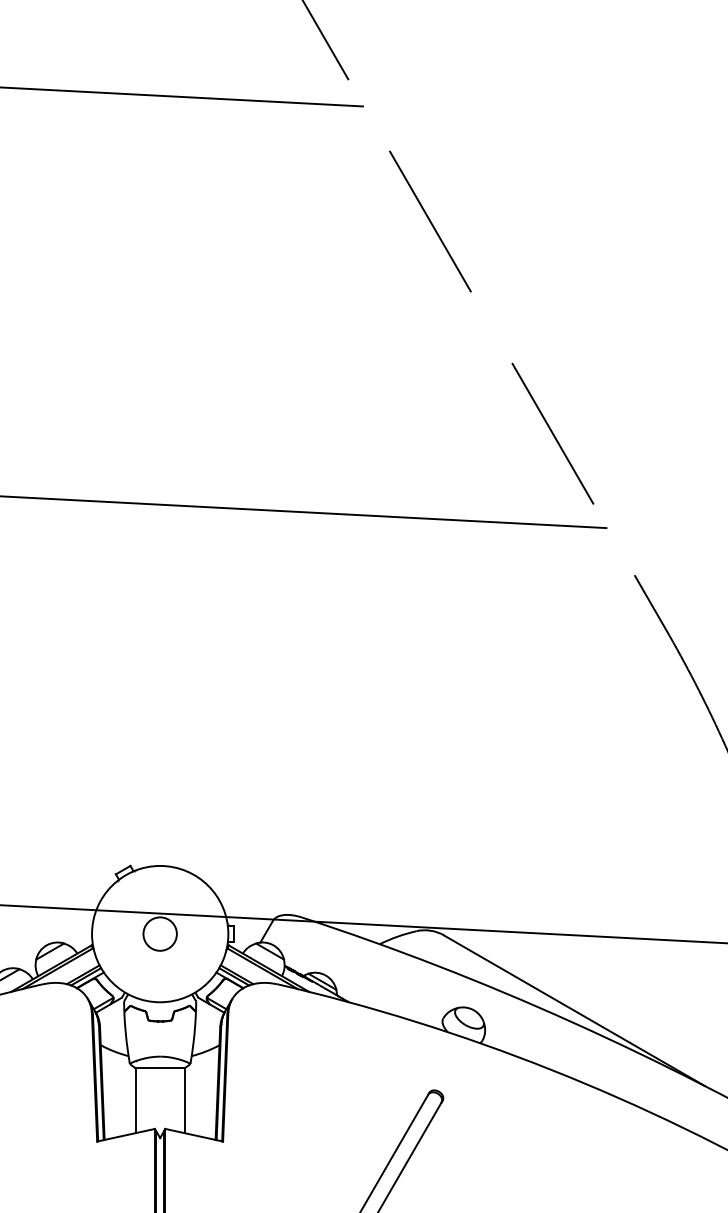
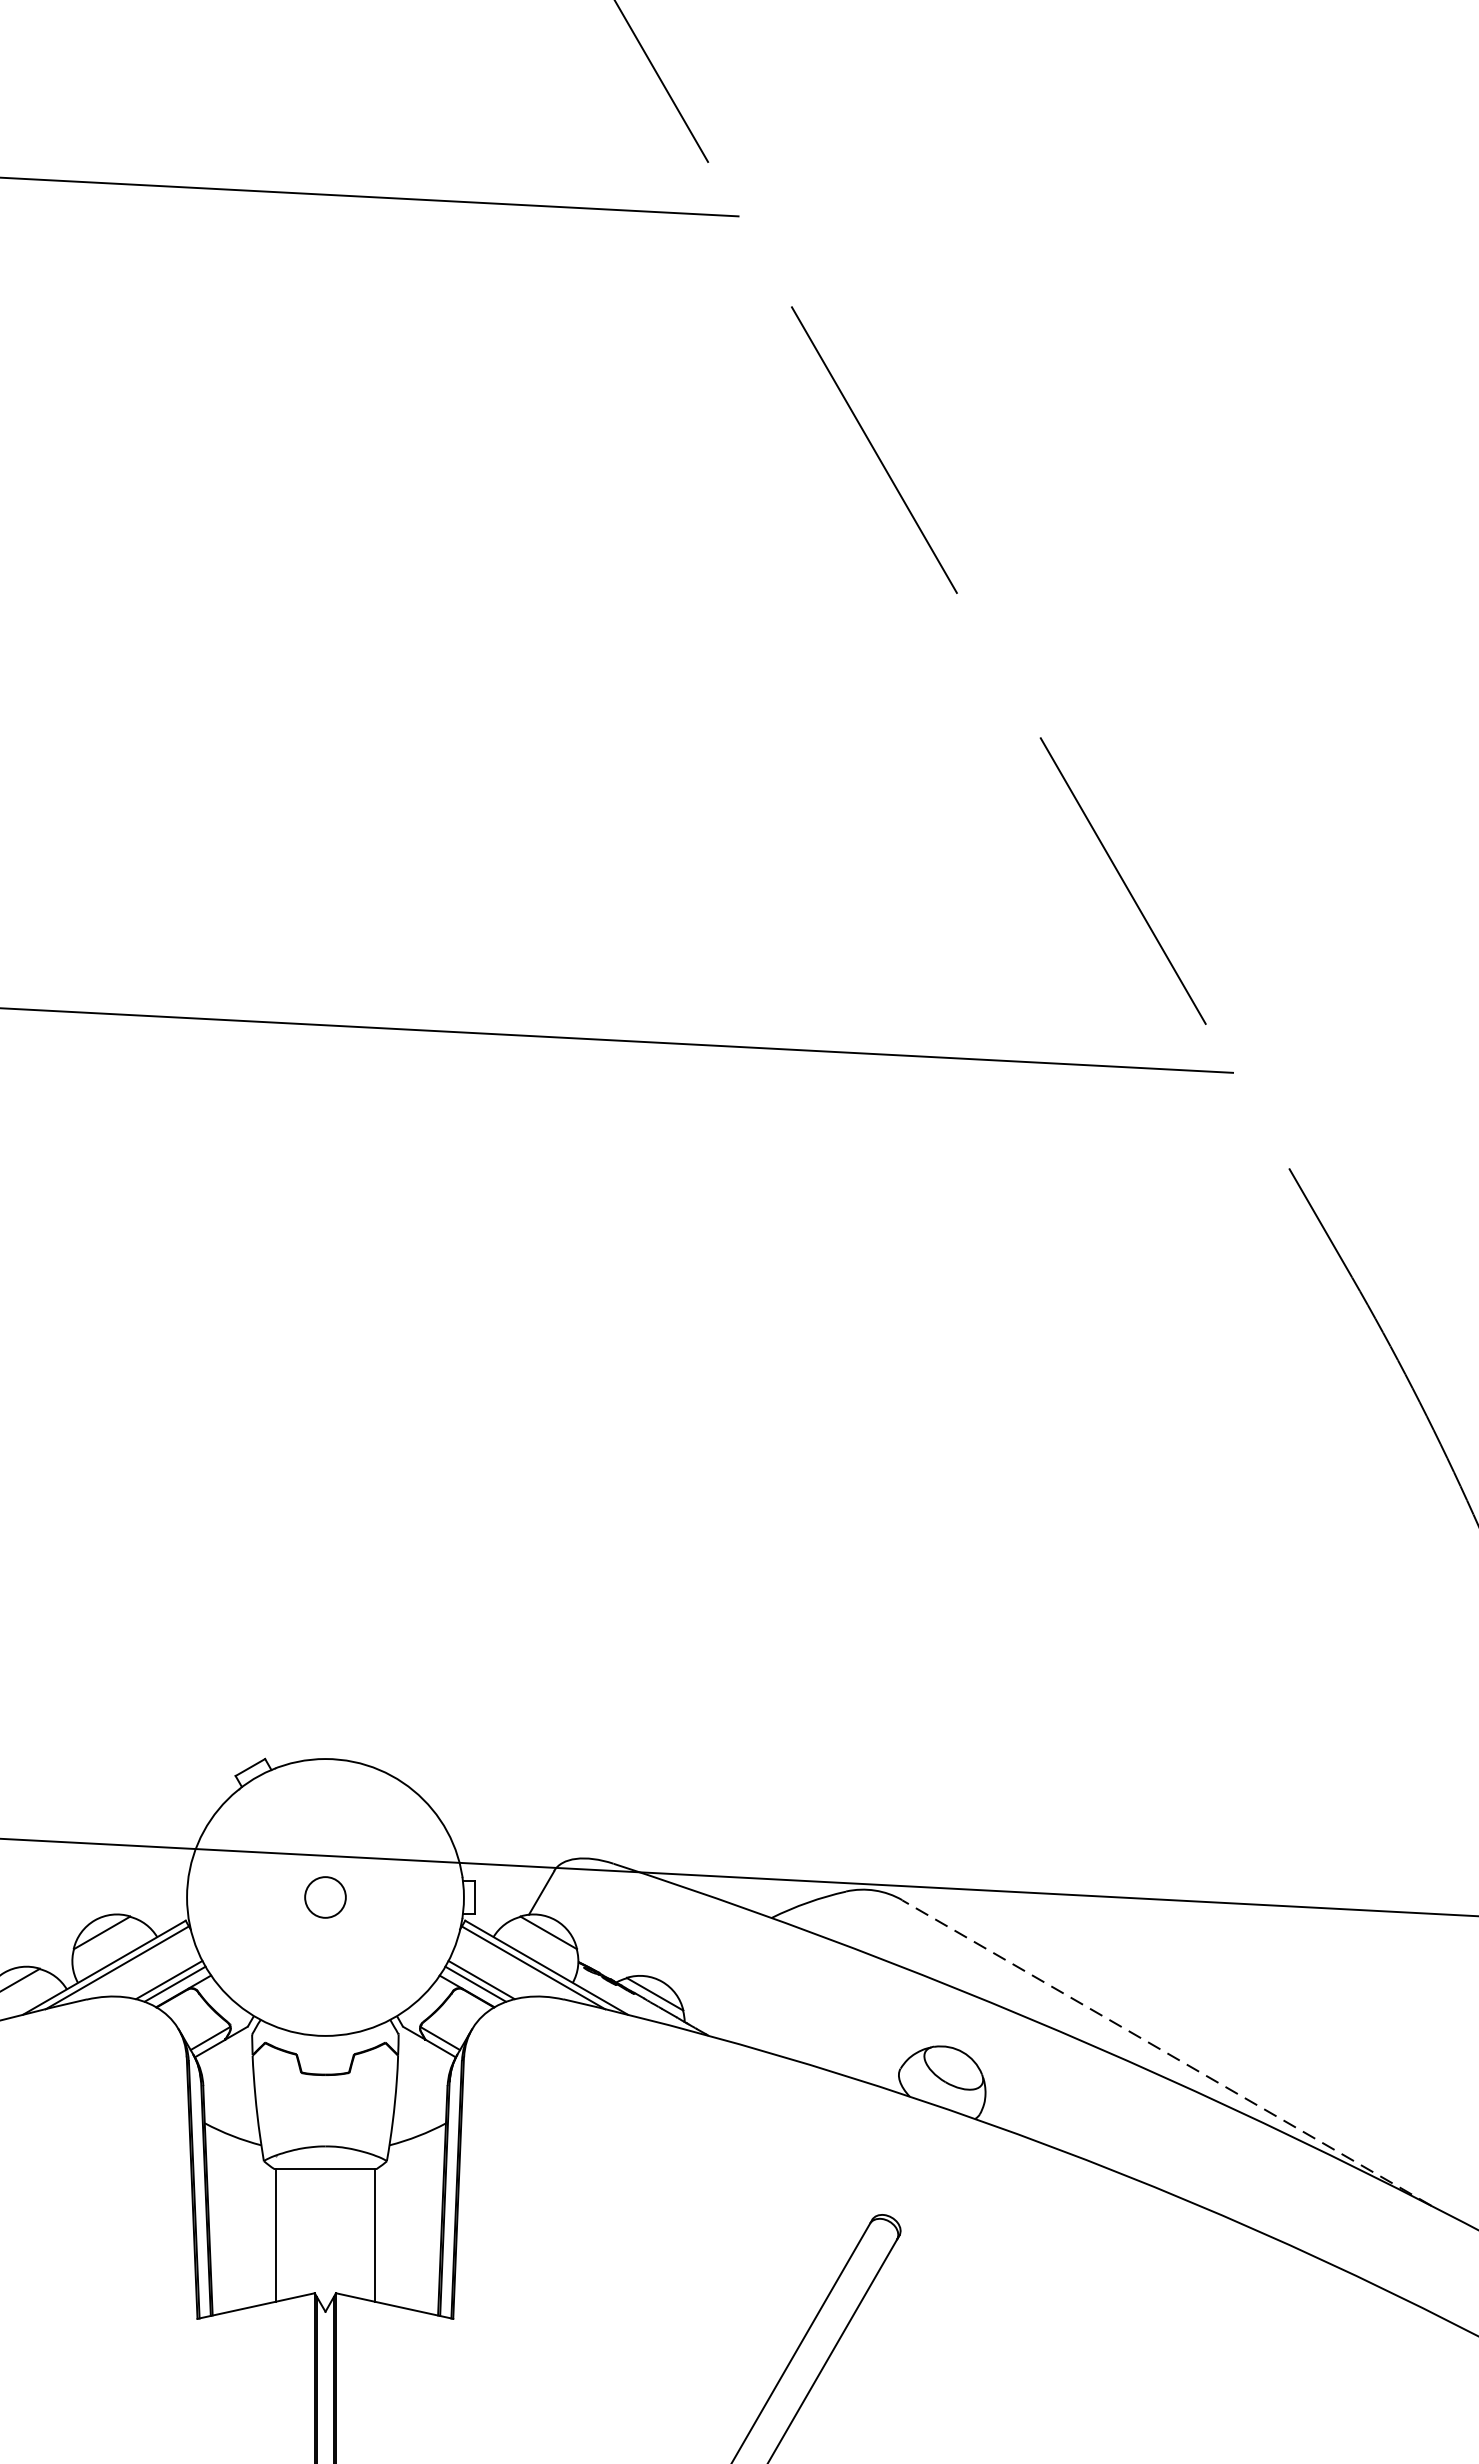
circle: (159, 933) -> (324, 1896), size x0.6
line: (573, 1010) -> (1165, 2052), solid -> dashed

